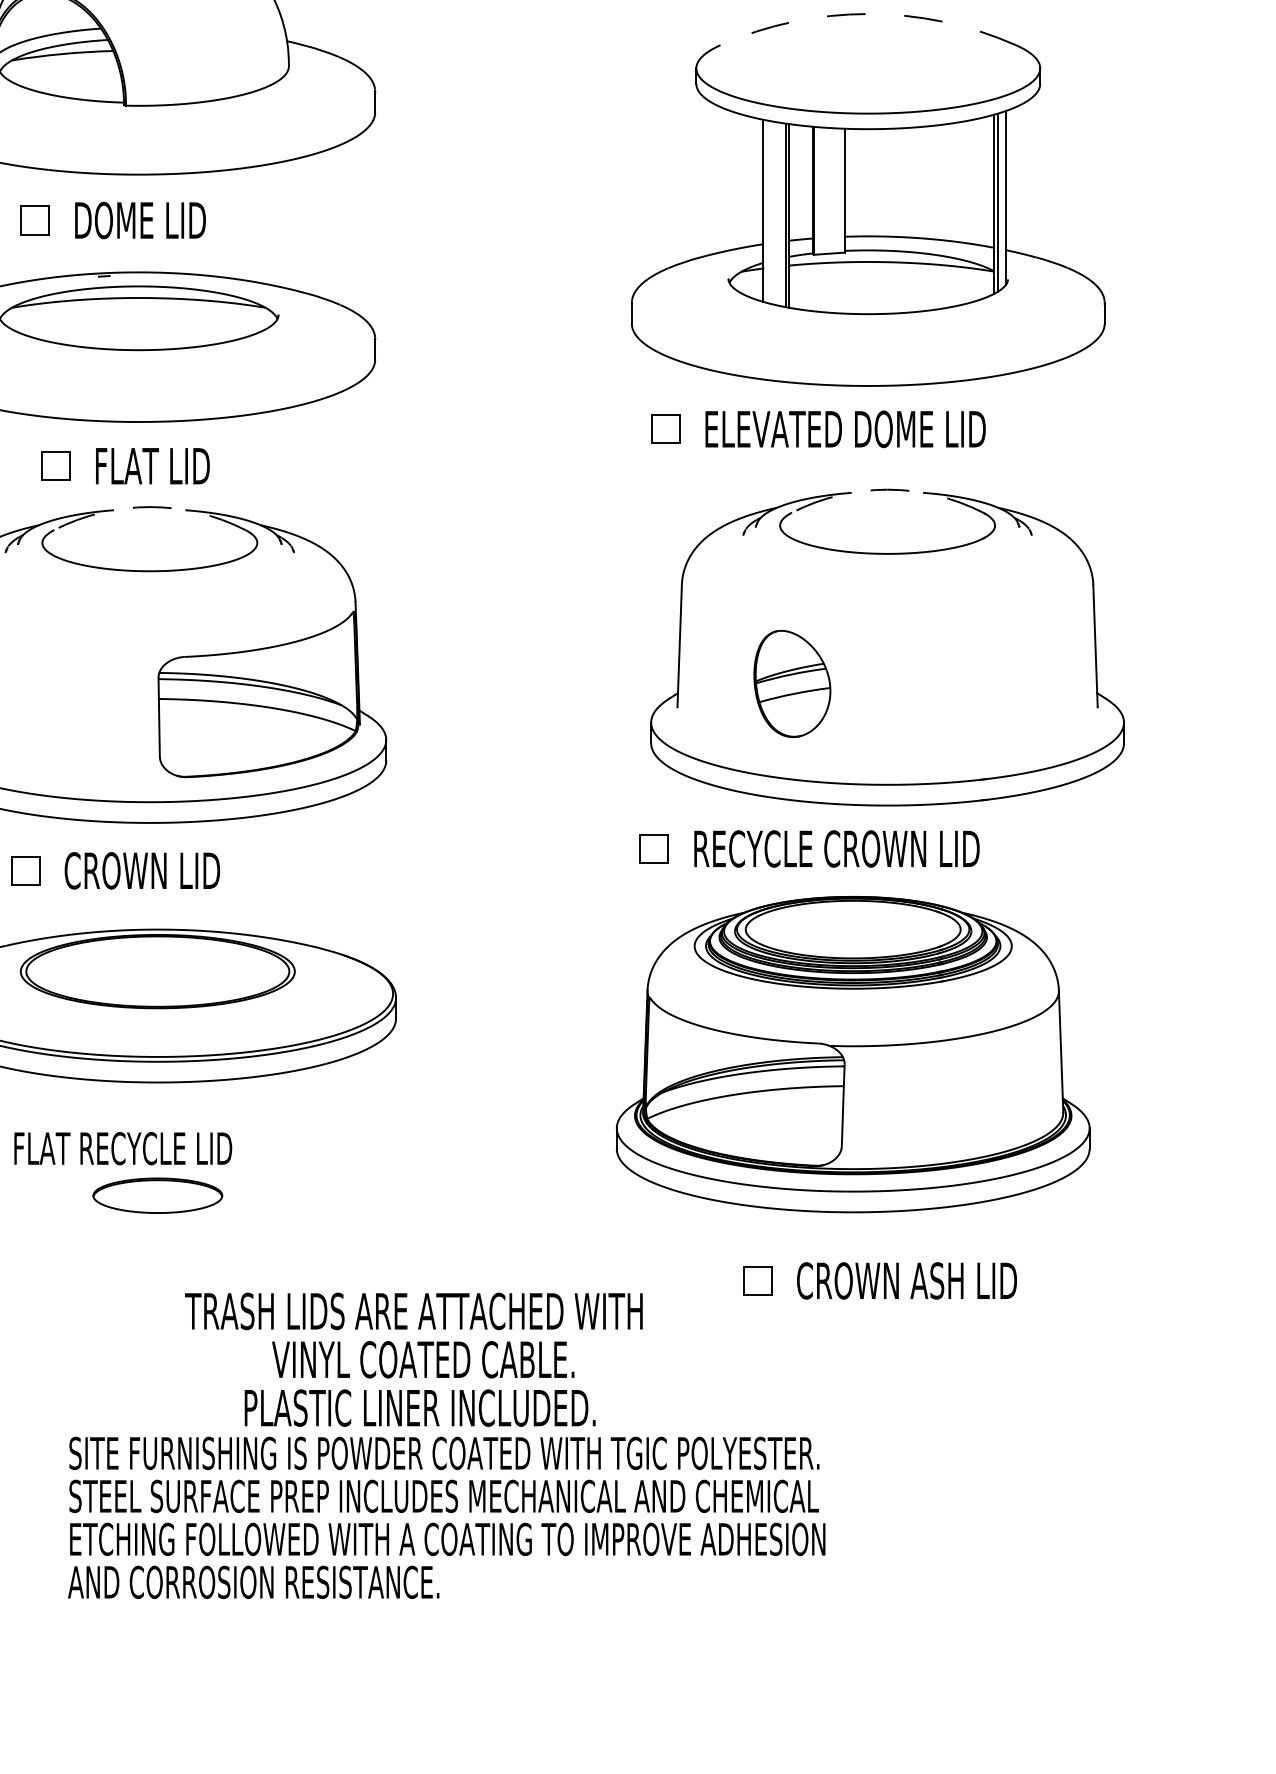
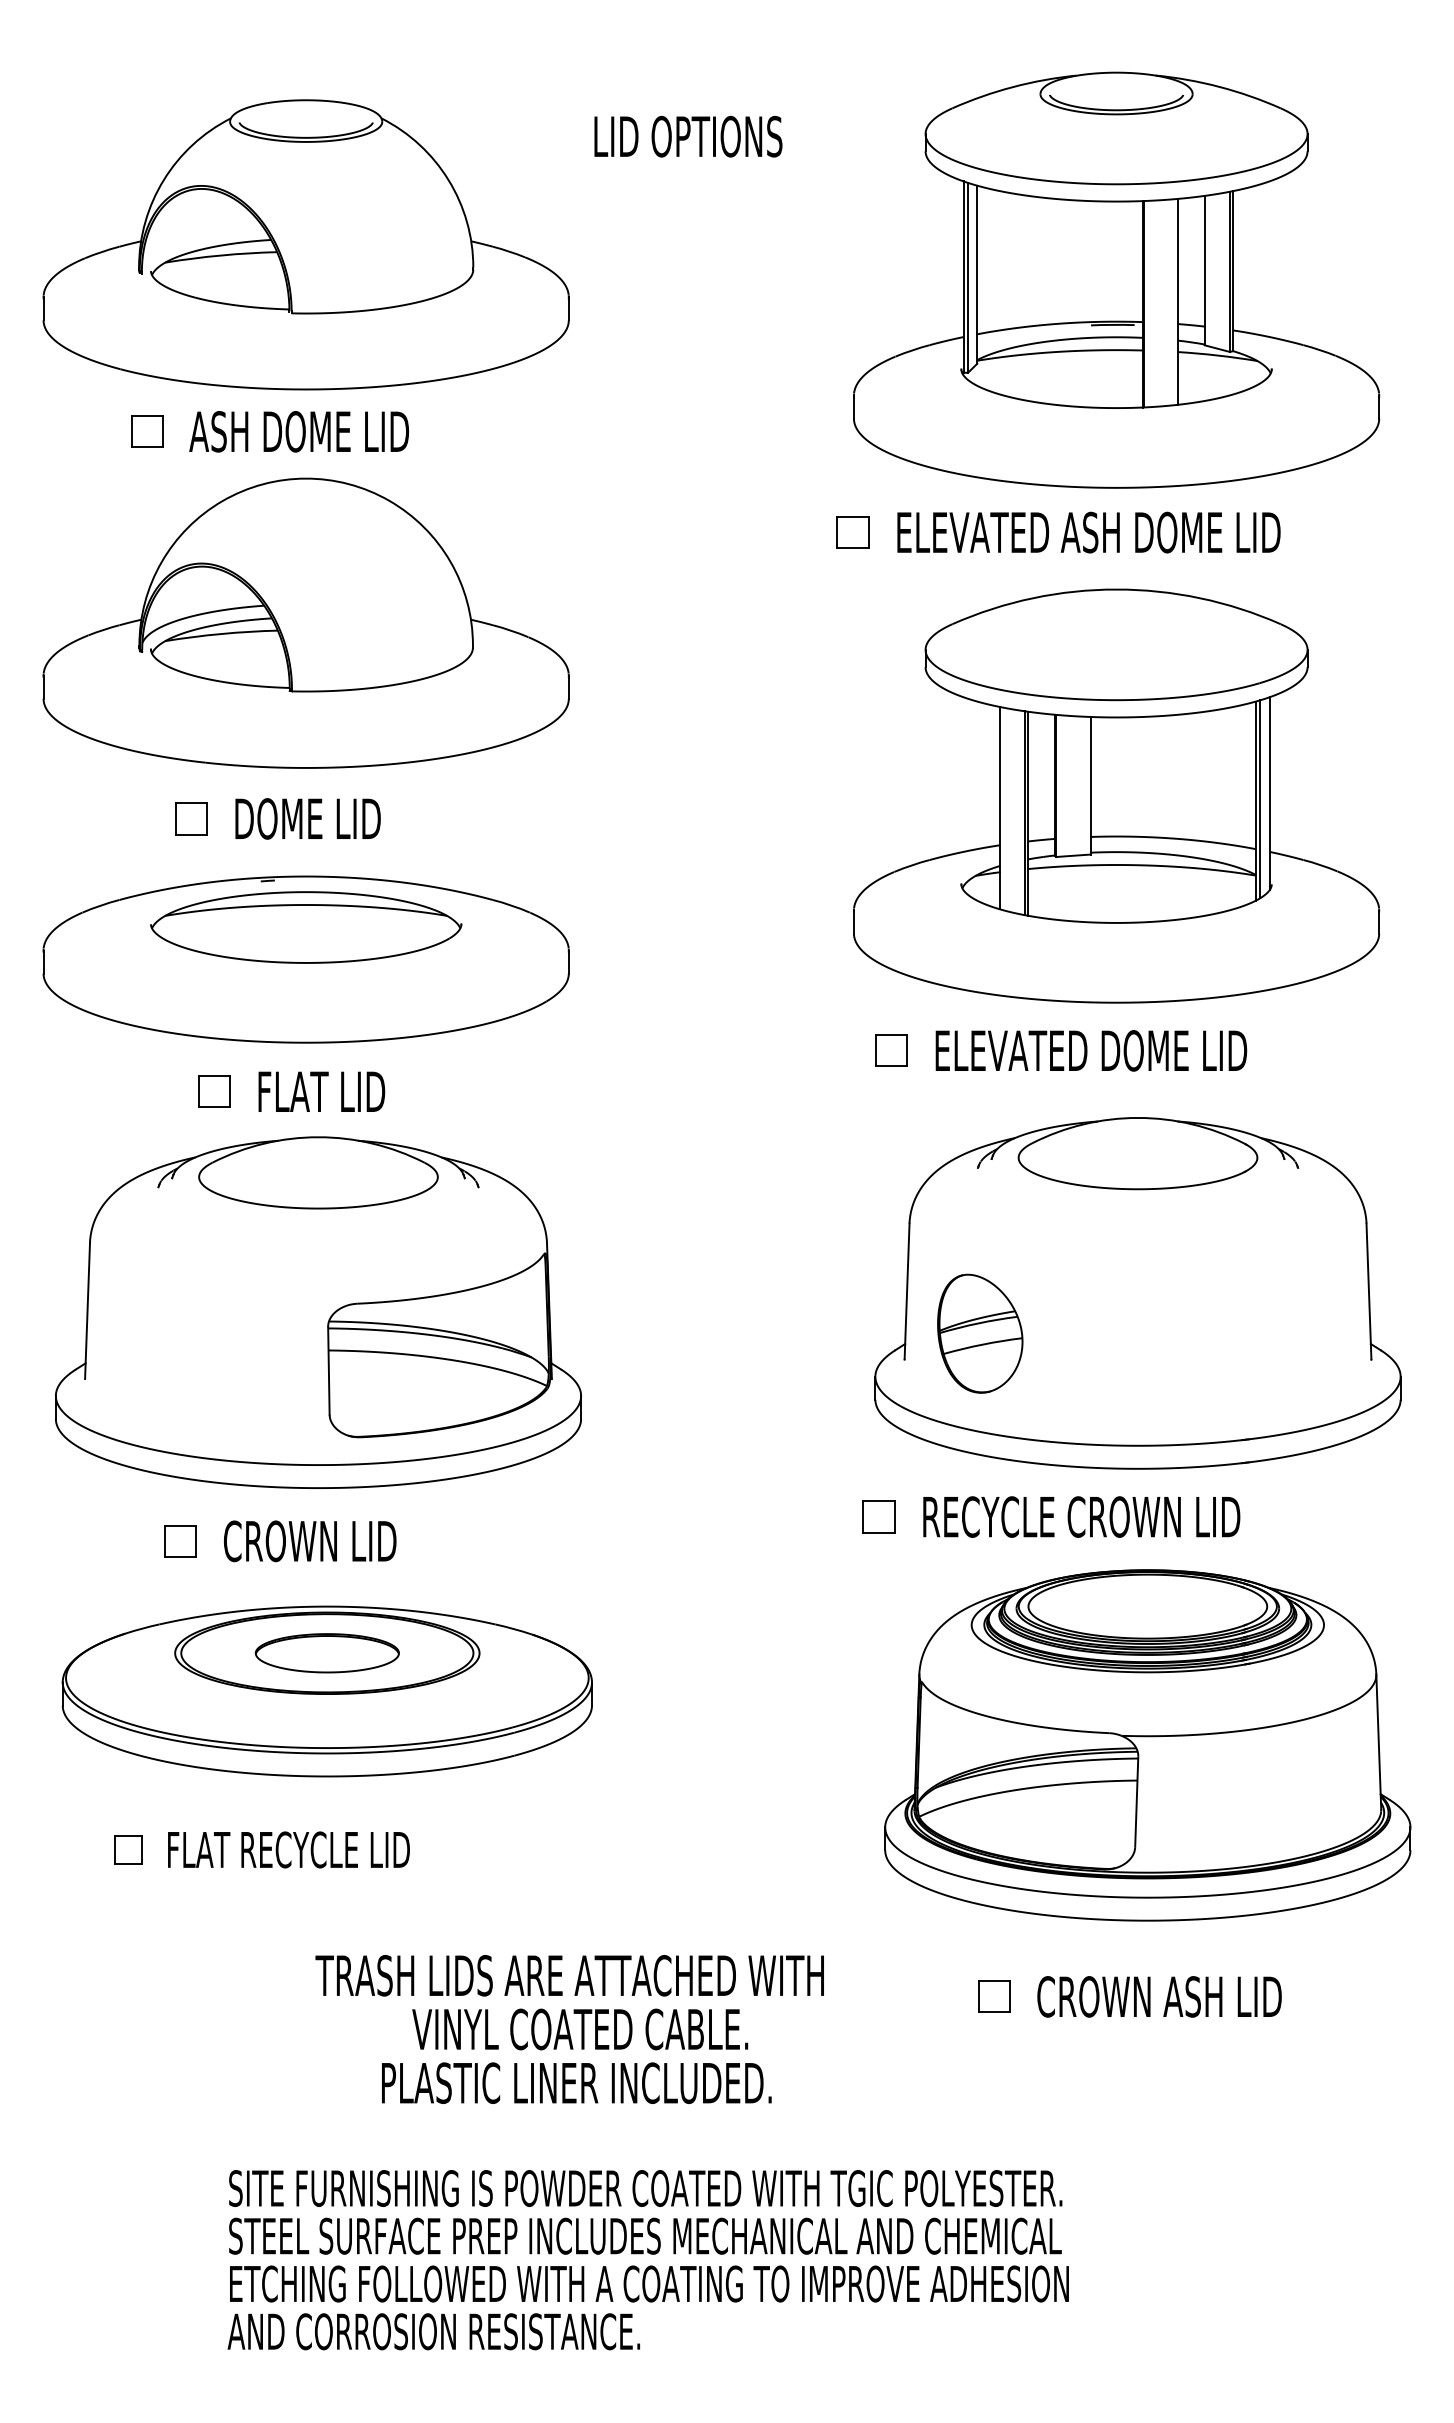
arc: (868, 13) -> (1116, 589), dashed -> solid
arc: (888, 489) -> (1138, 1117), dashed -> solid
arc: (149, 507) -> (318, 1137), dashed -> solid
part: (792, 683) -> (980, 1333), moved
part: (852, 1054) -> (1147, 1745), moved
part: (157, 1195) -> (326, 1653), moved
text: (413, 1359) -> (569, 2029), moved

